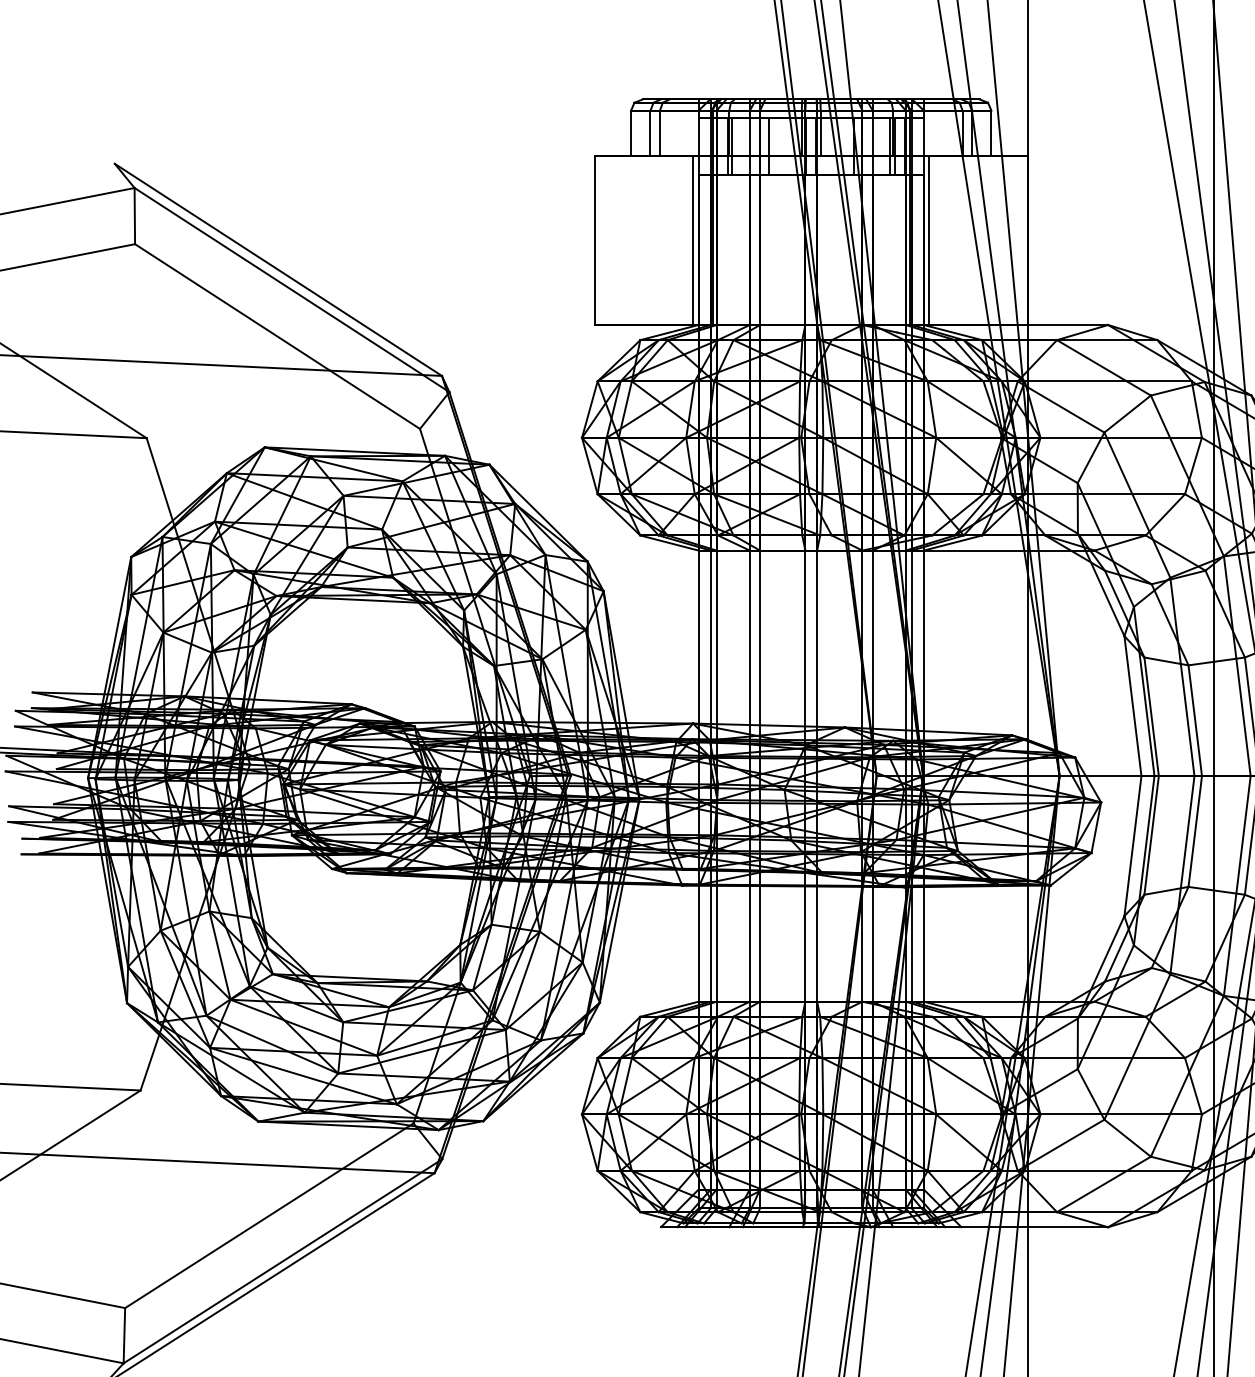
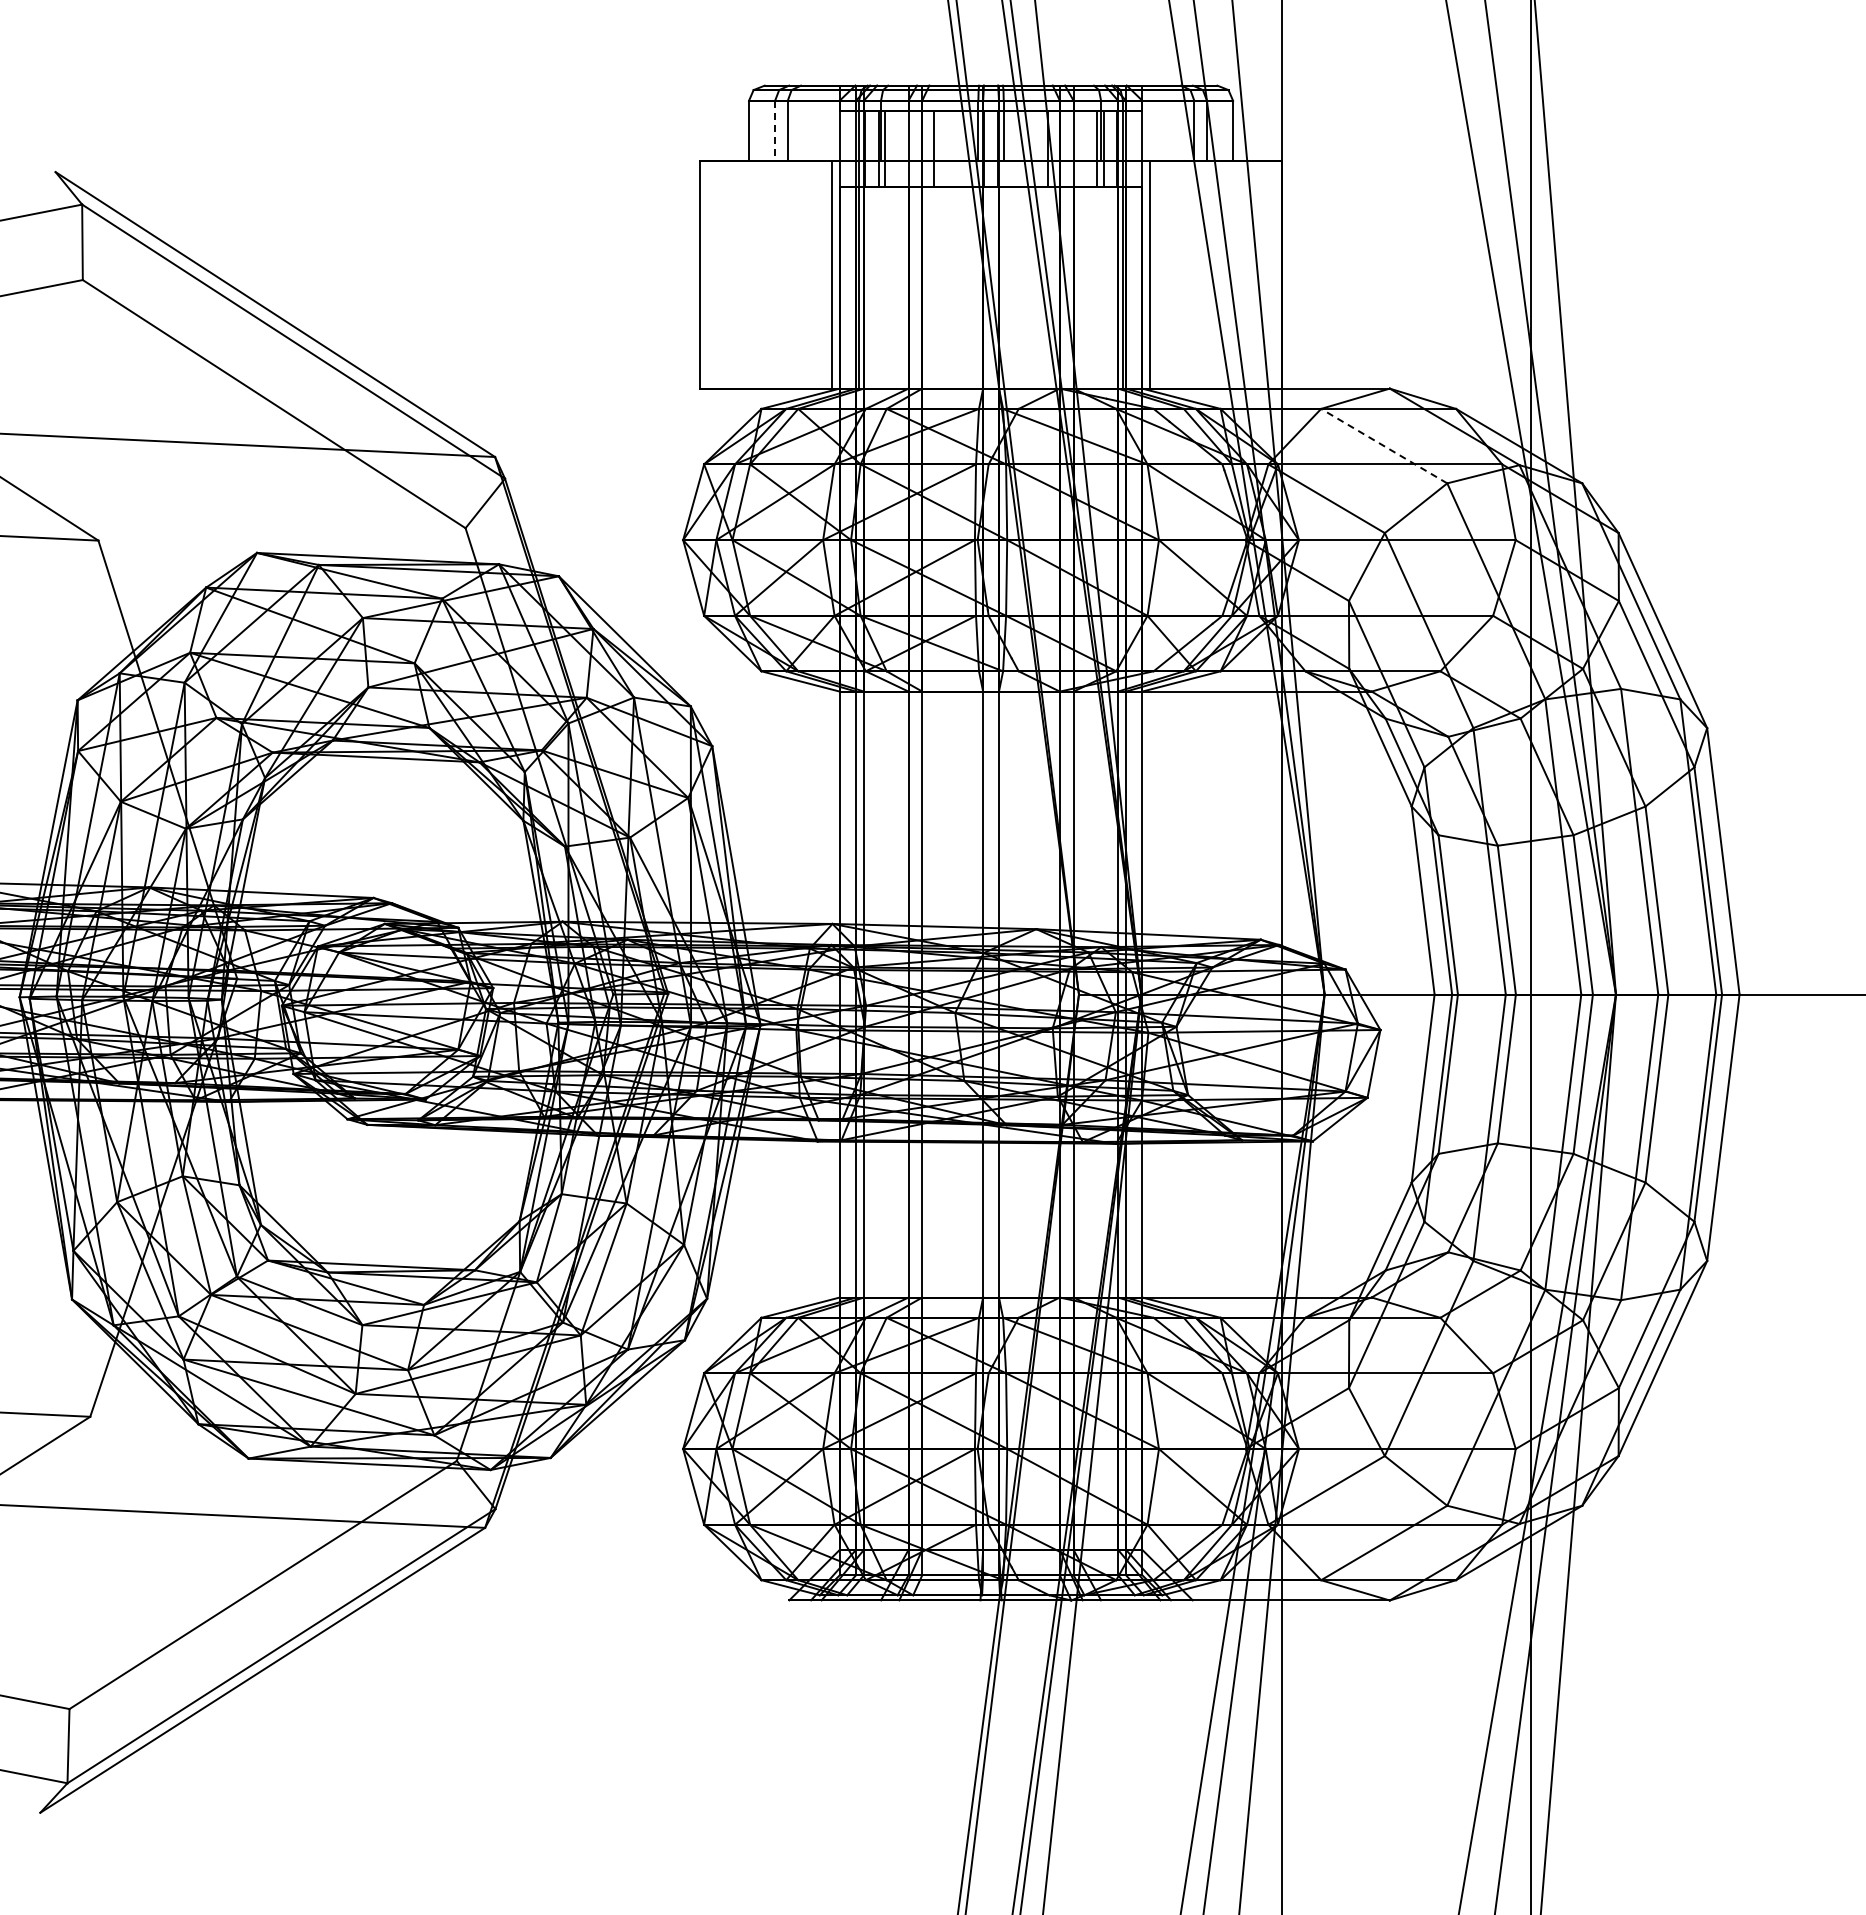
line: (650, 133) -> (775, 131), solid -> dashed
line: (1103, 367) -> (1383, 445), solid -> dashed

